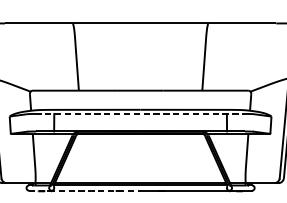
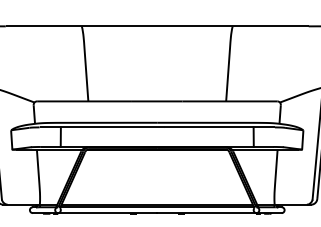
line: (140, 114) -> (157, 127), dashed -> solid
line: (85, 191) -> (95, 213), dashed -> solid

